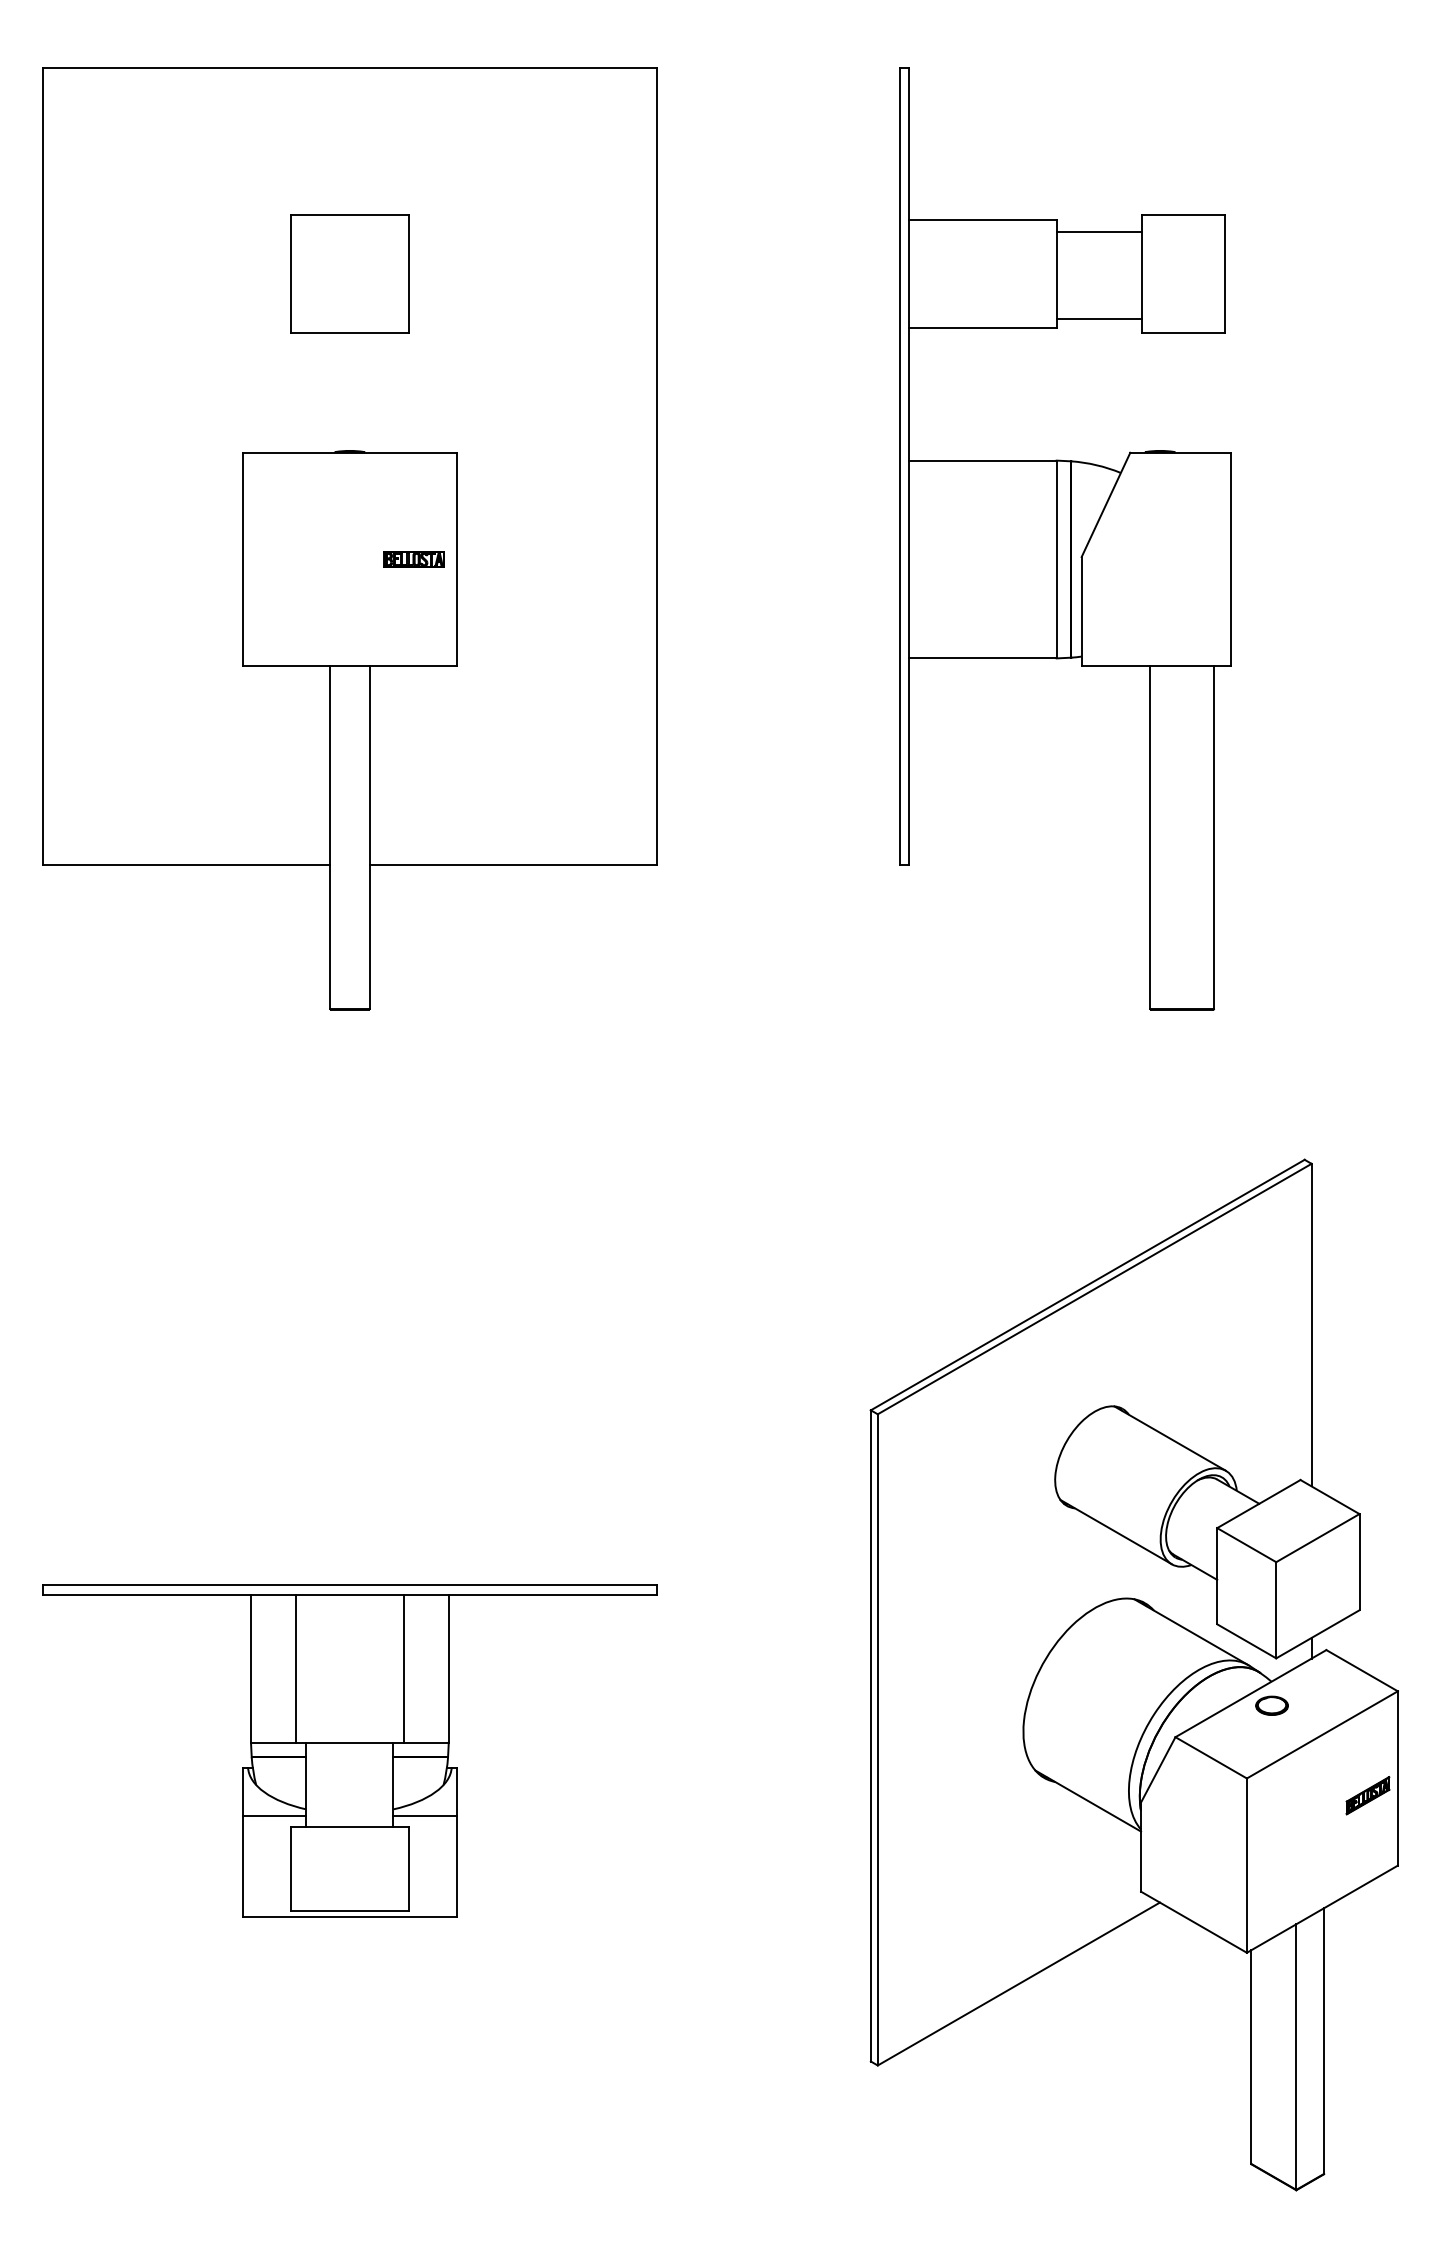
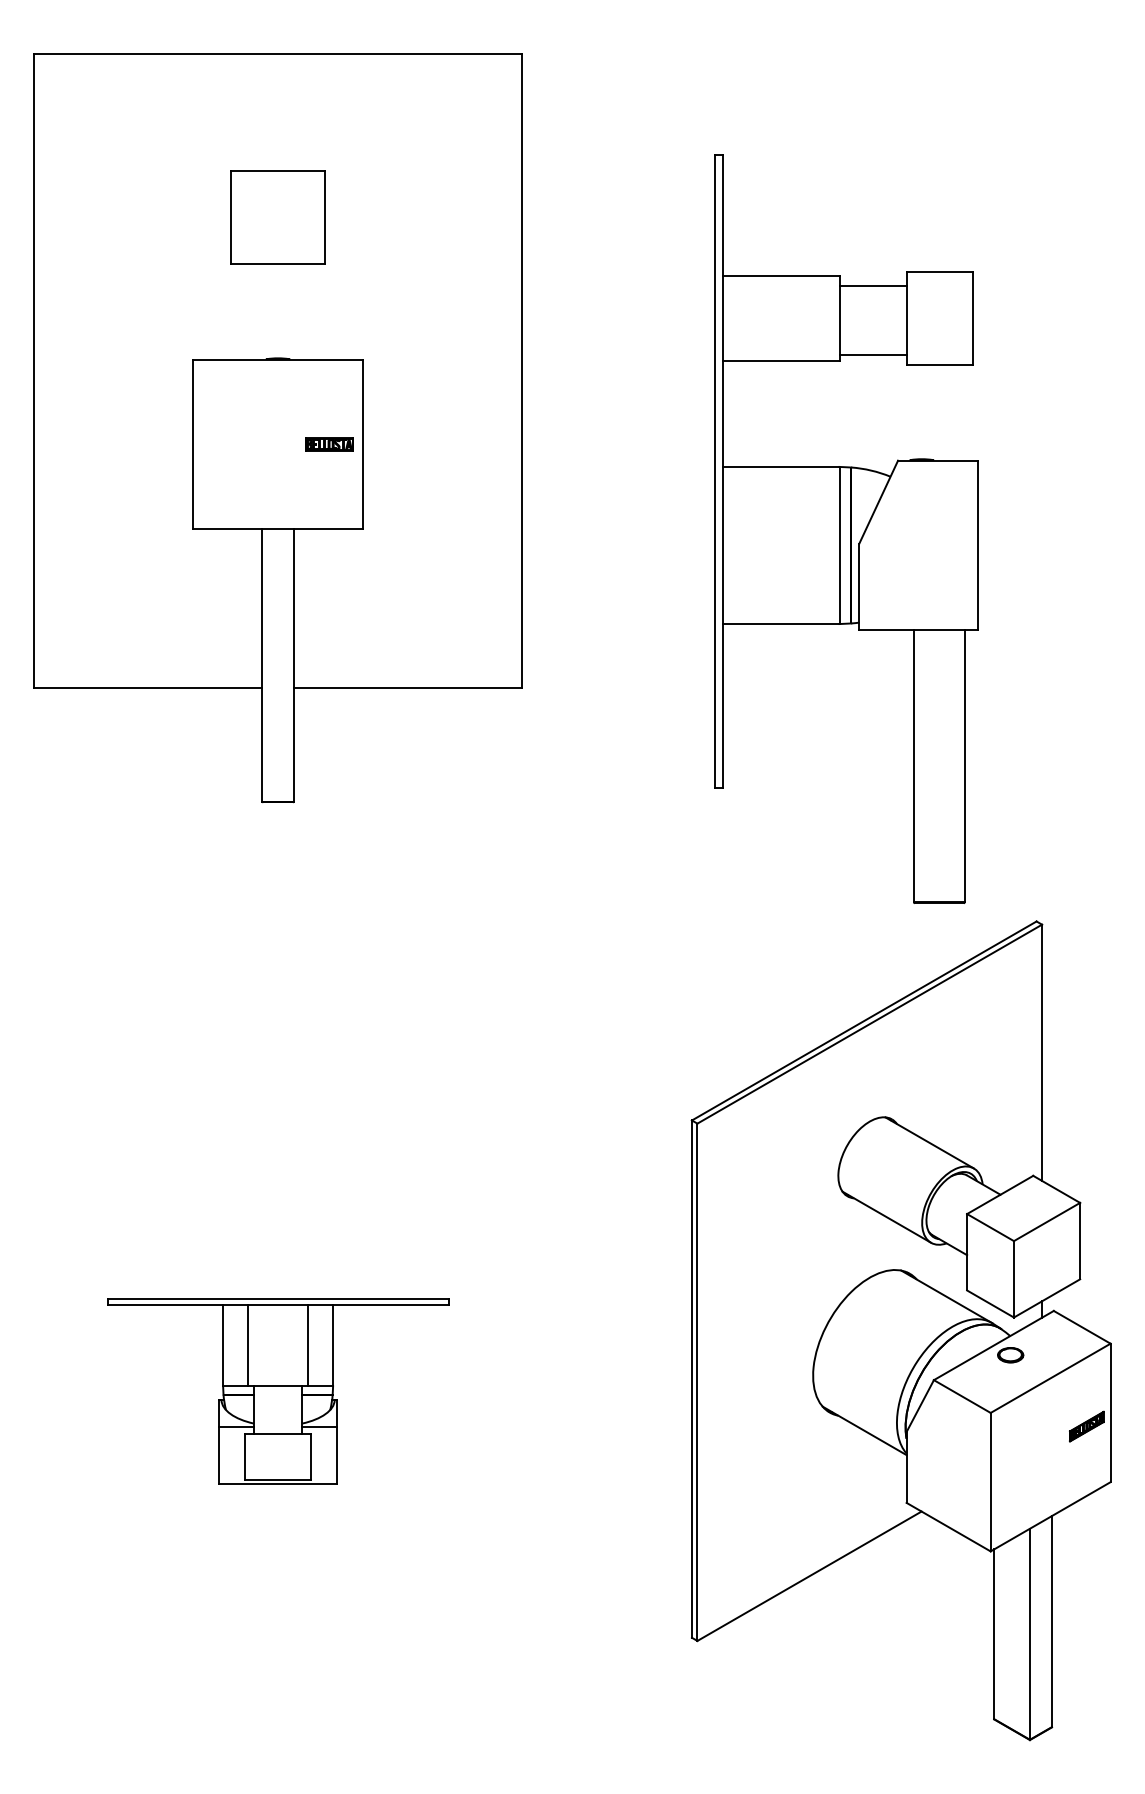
part: (1065, 538) -> (846, 528), moved
part: (349, 1750) -> (277, 1390), size x0.7

